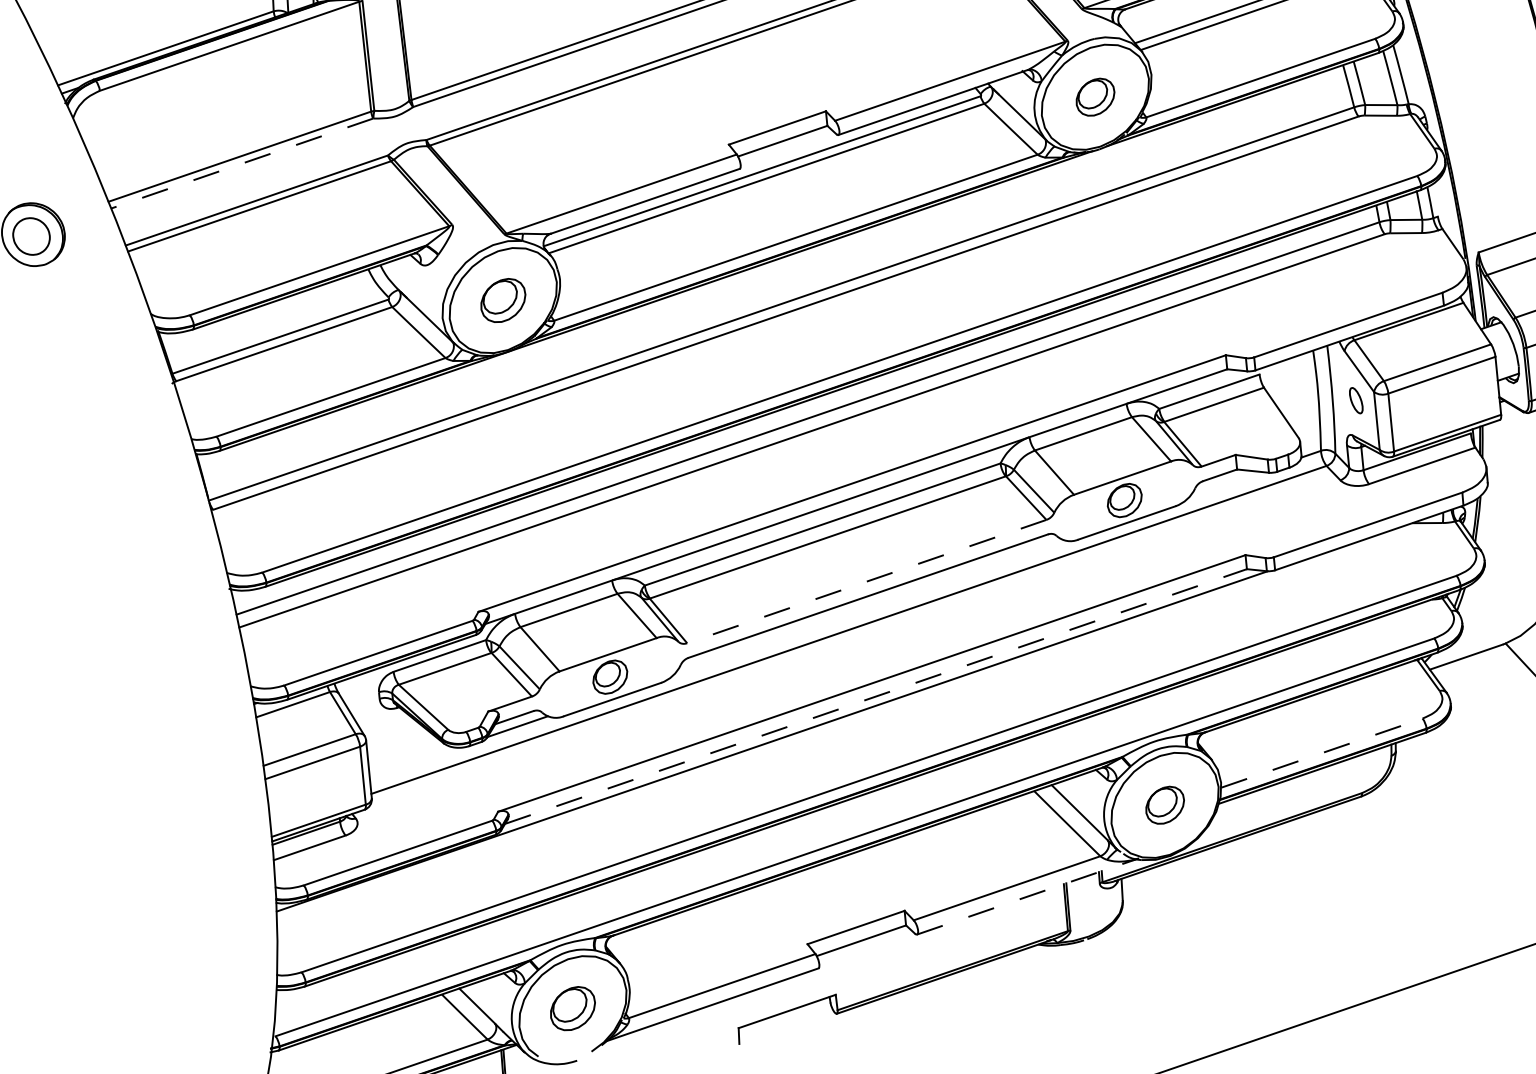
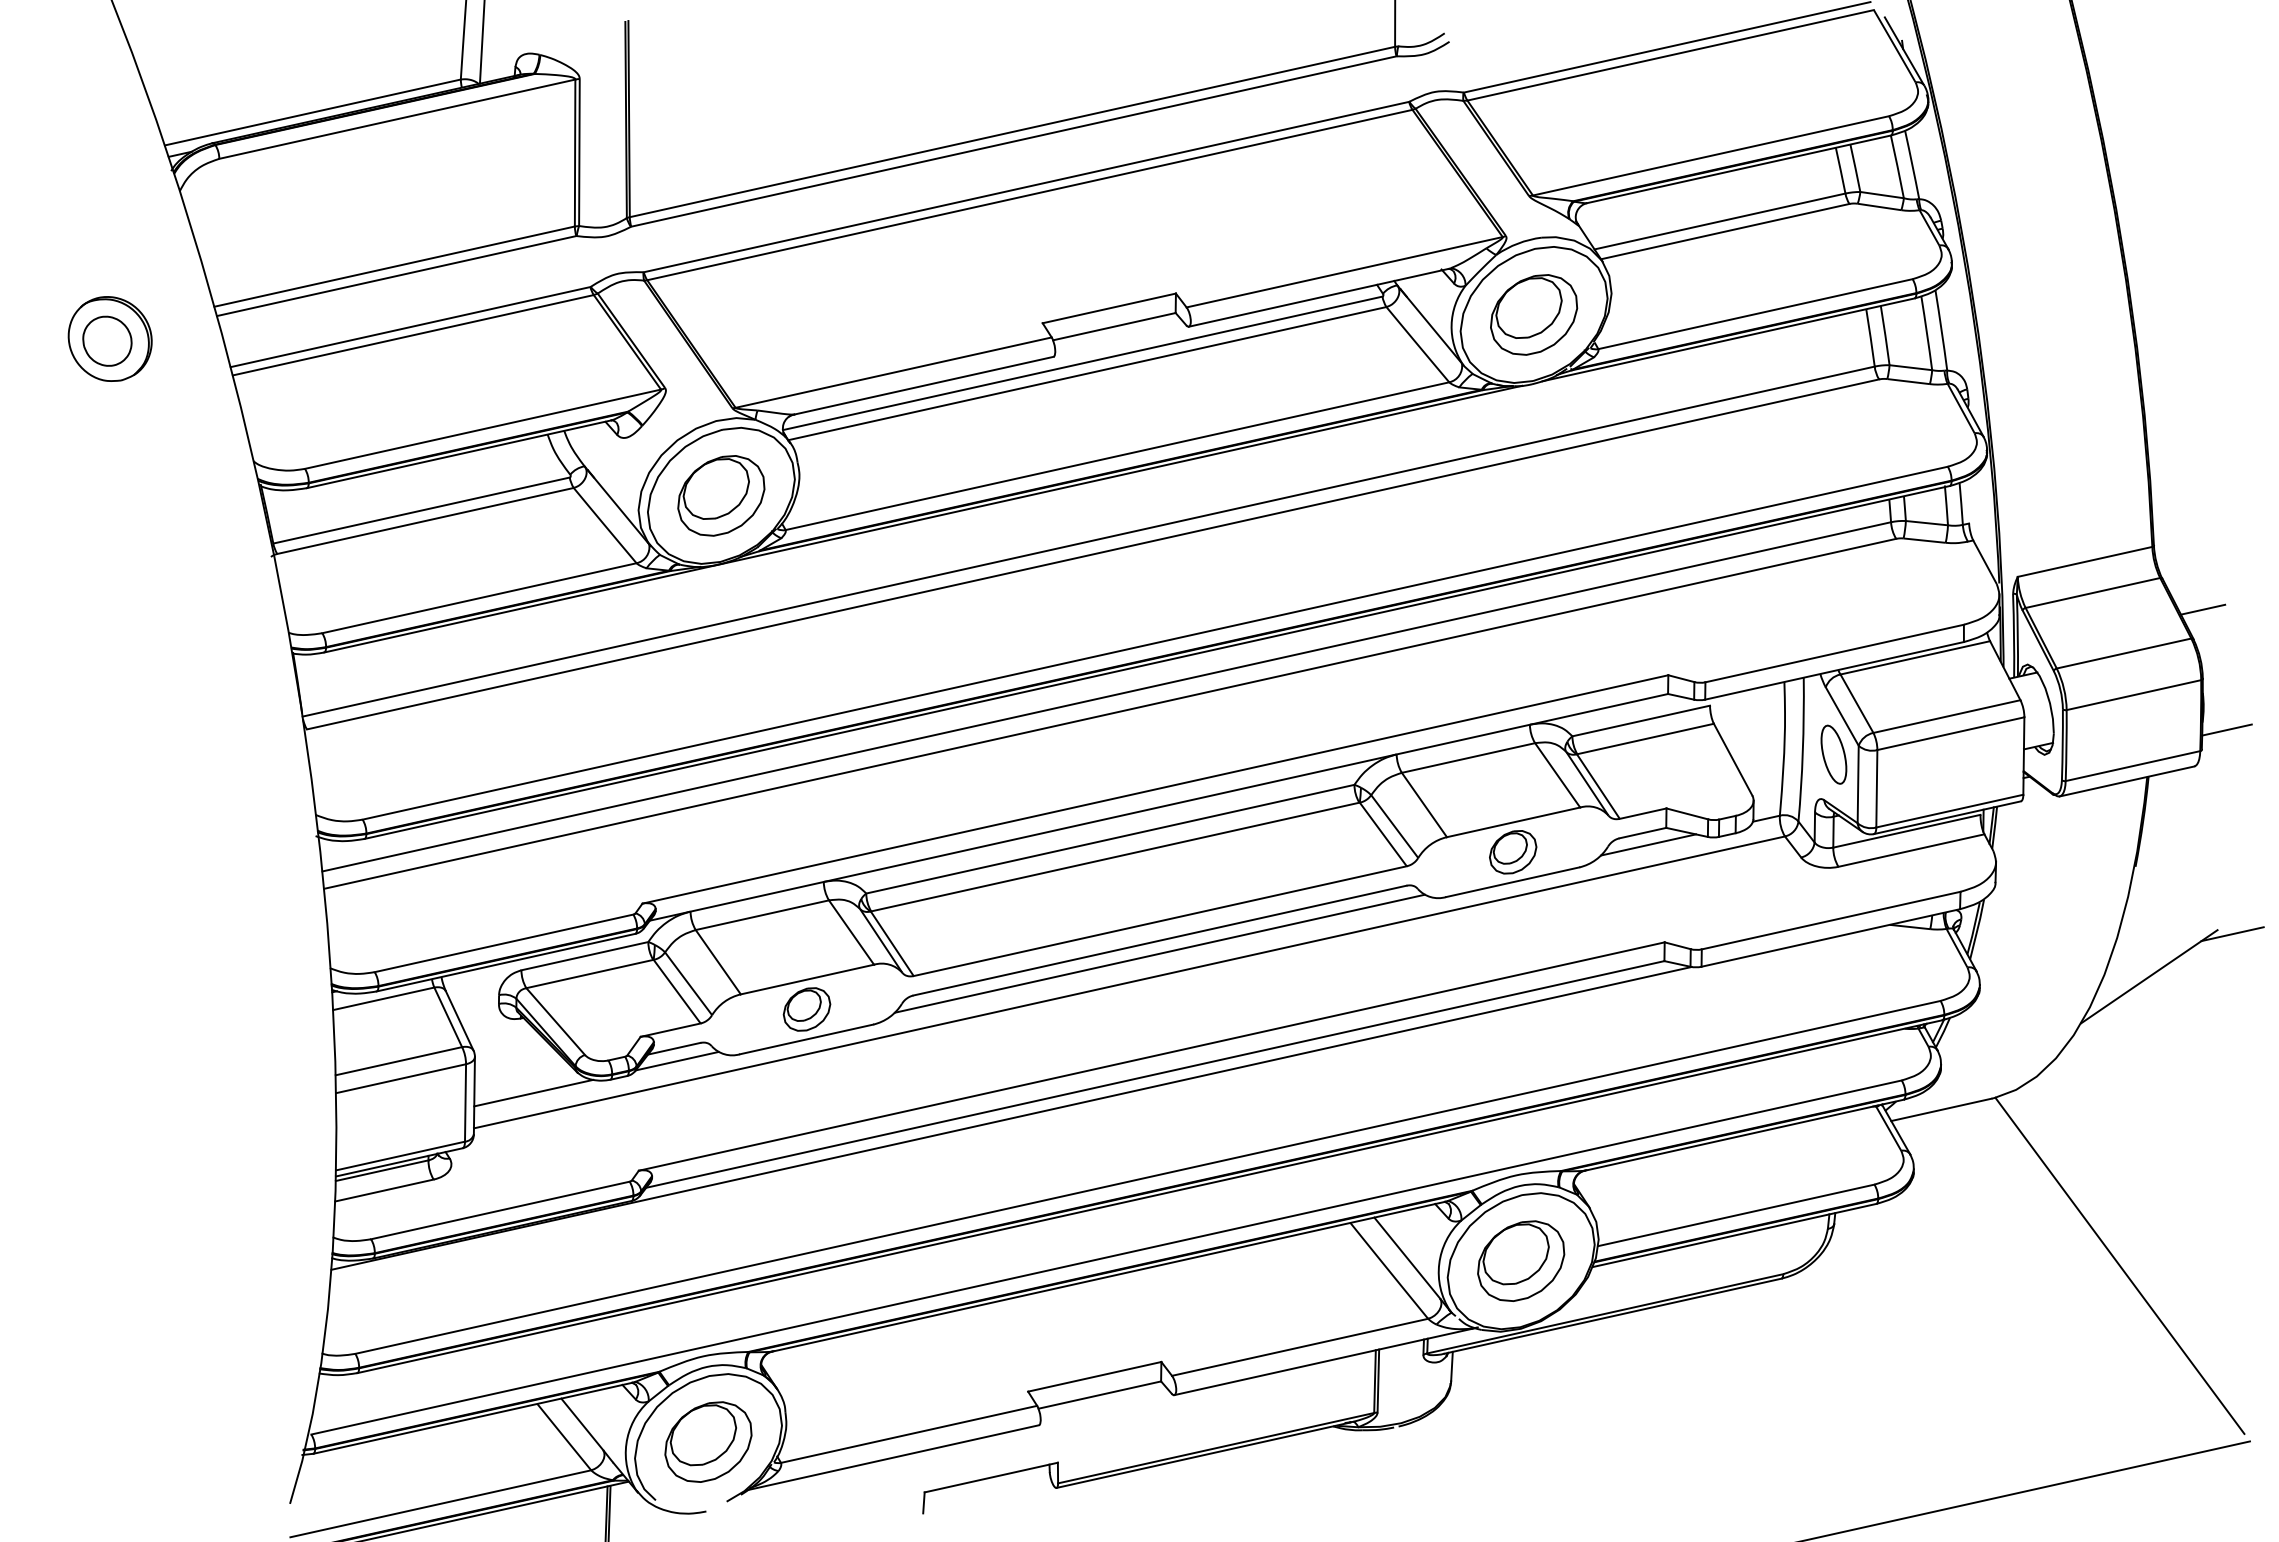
part: (1095, 96) -> (1534, 314), size x1.67
line: (242, 163) -> (396, 276), dashed -> solid
part: (503, 300) -> (721, 495), size x1.43
part: (1355, 400) -> (1833, 754), size x1.67
line: (1225, 483) -> (1648, 844), added
line: (867, 581) -> (1160, 921), dashed -> solid
line: (868, 605) -> (1159, 953), added
line: (876, 696) -> (1155, 1074), dashed -> solid
line: (1322, 753) -> (1736, 1215), dashed -> solid
line: (412, 762) -> (533, 1092), added
part: (1165, 804) -> (1521, 1260), size x1.67
line: (1027, 896) -> (1325, 1361), dashed -> solid
part: (572, 1008) -> (708, 1441), size x1.43

